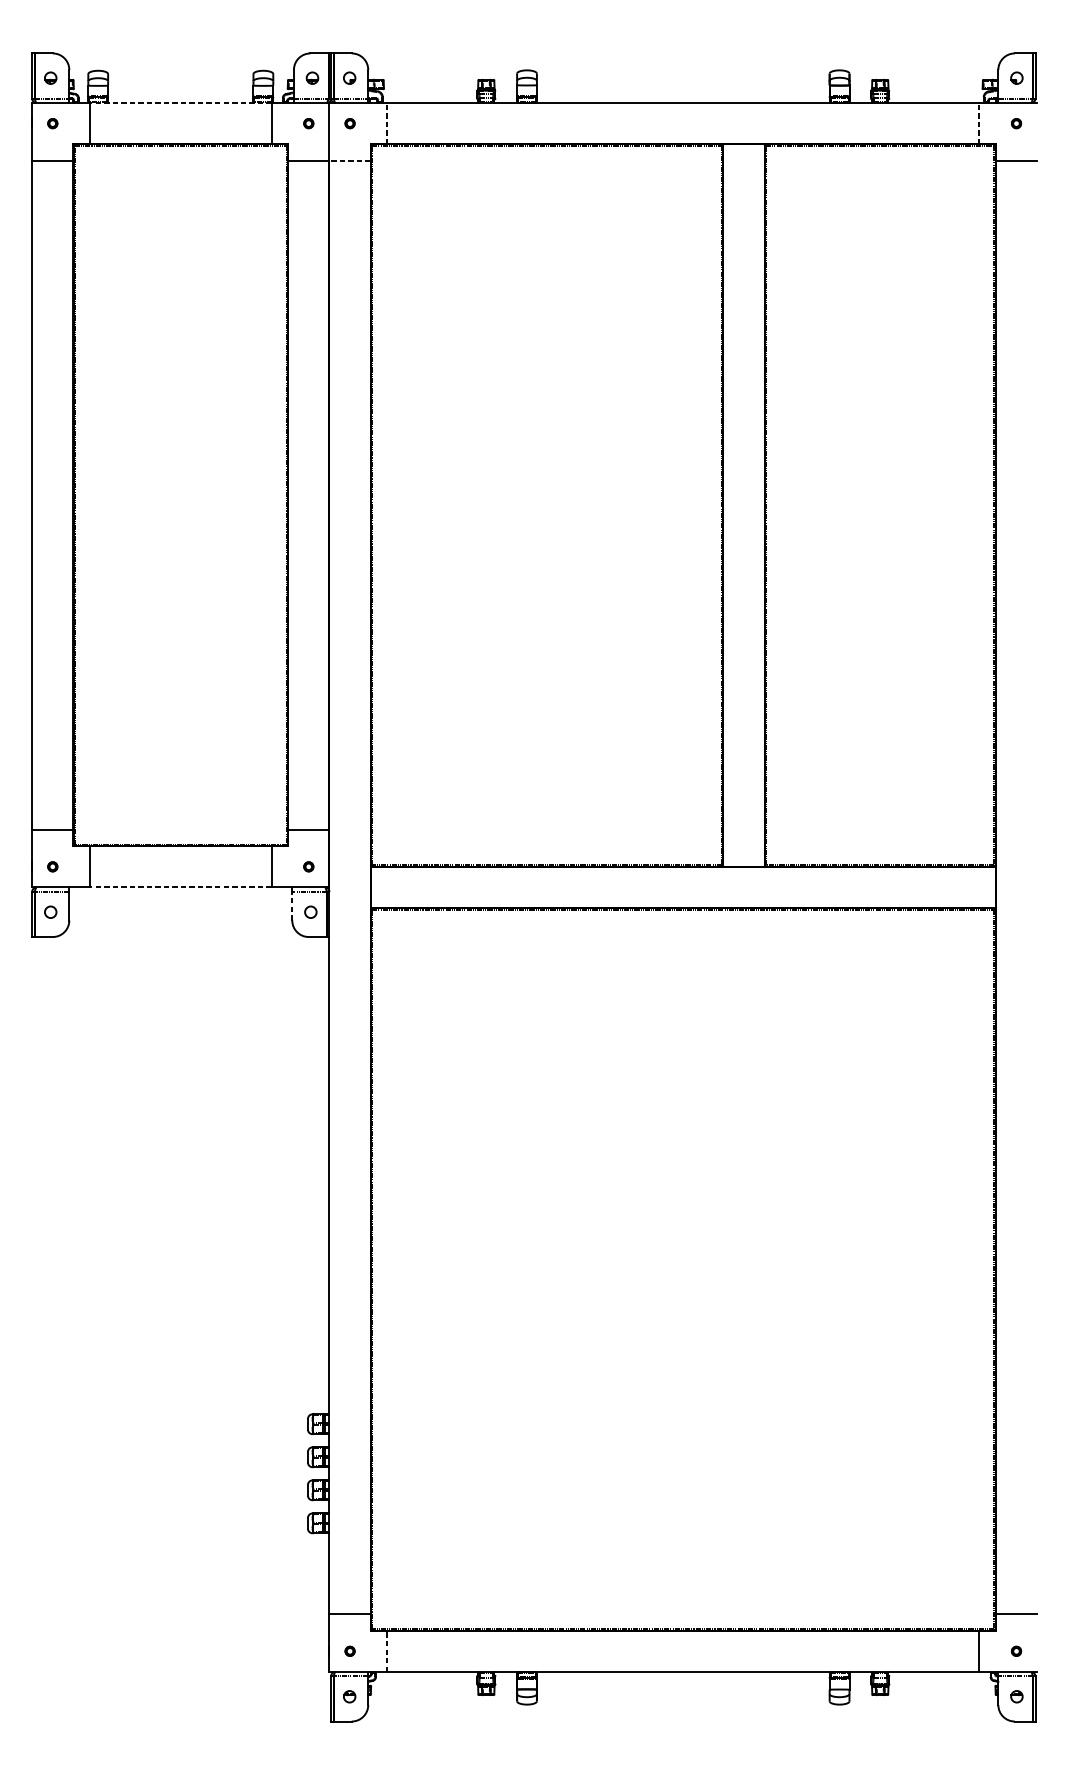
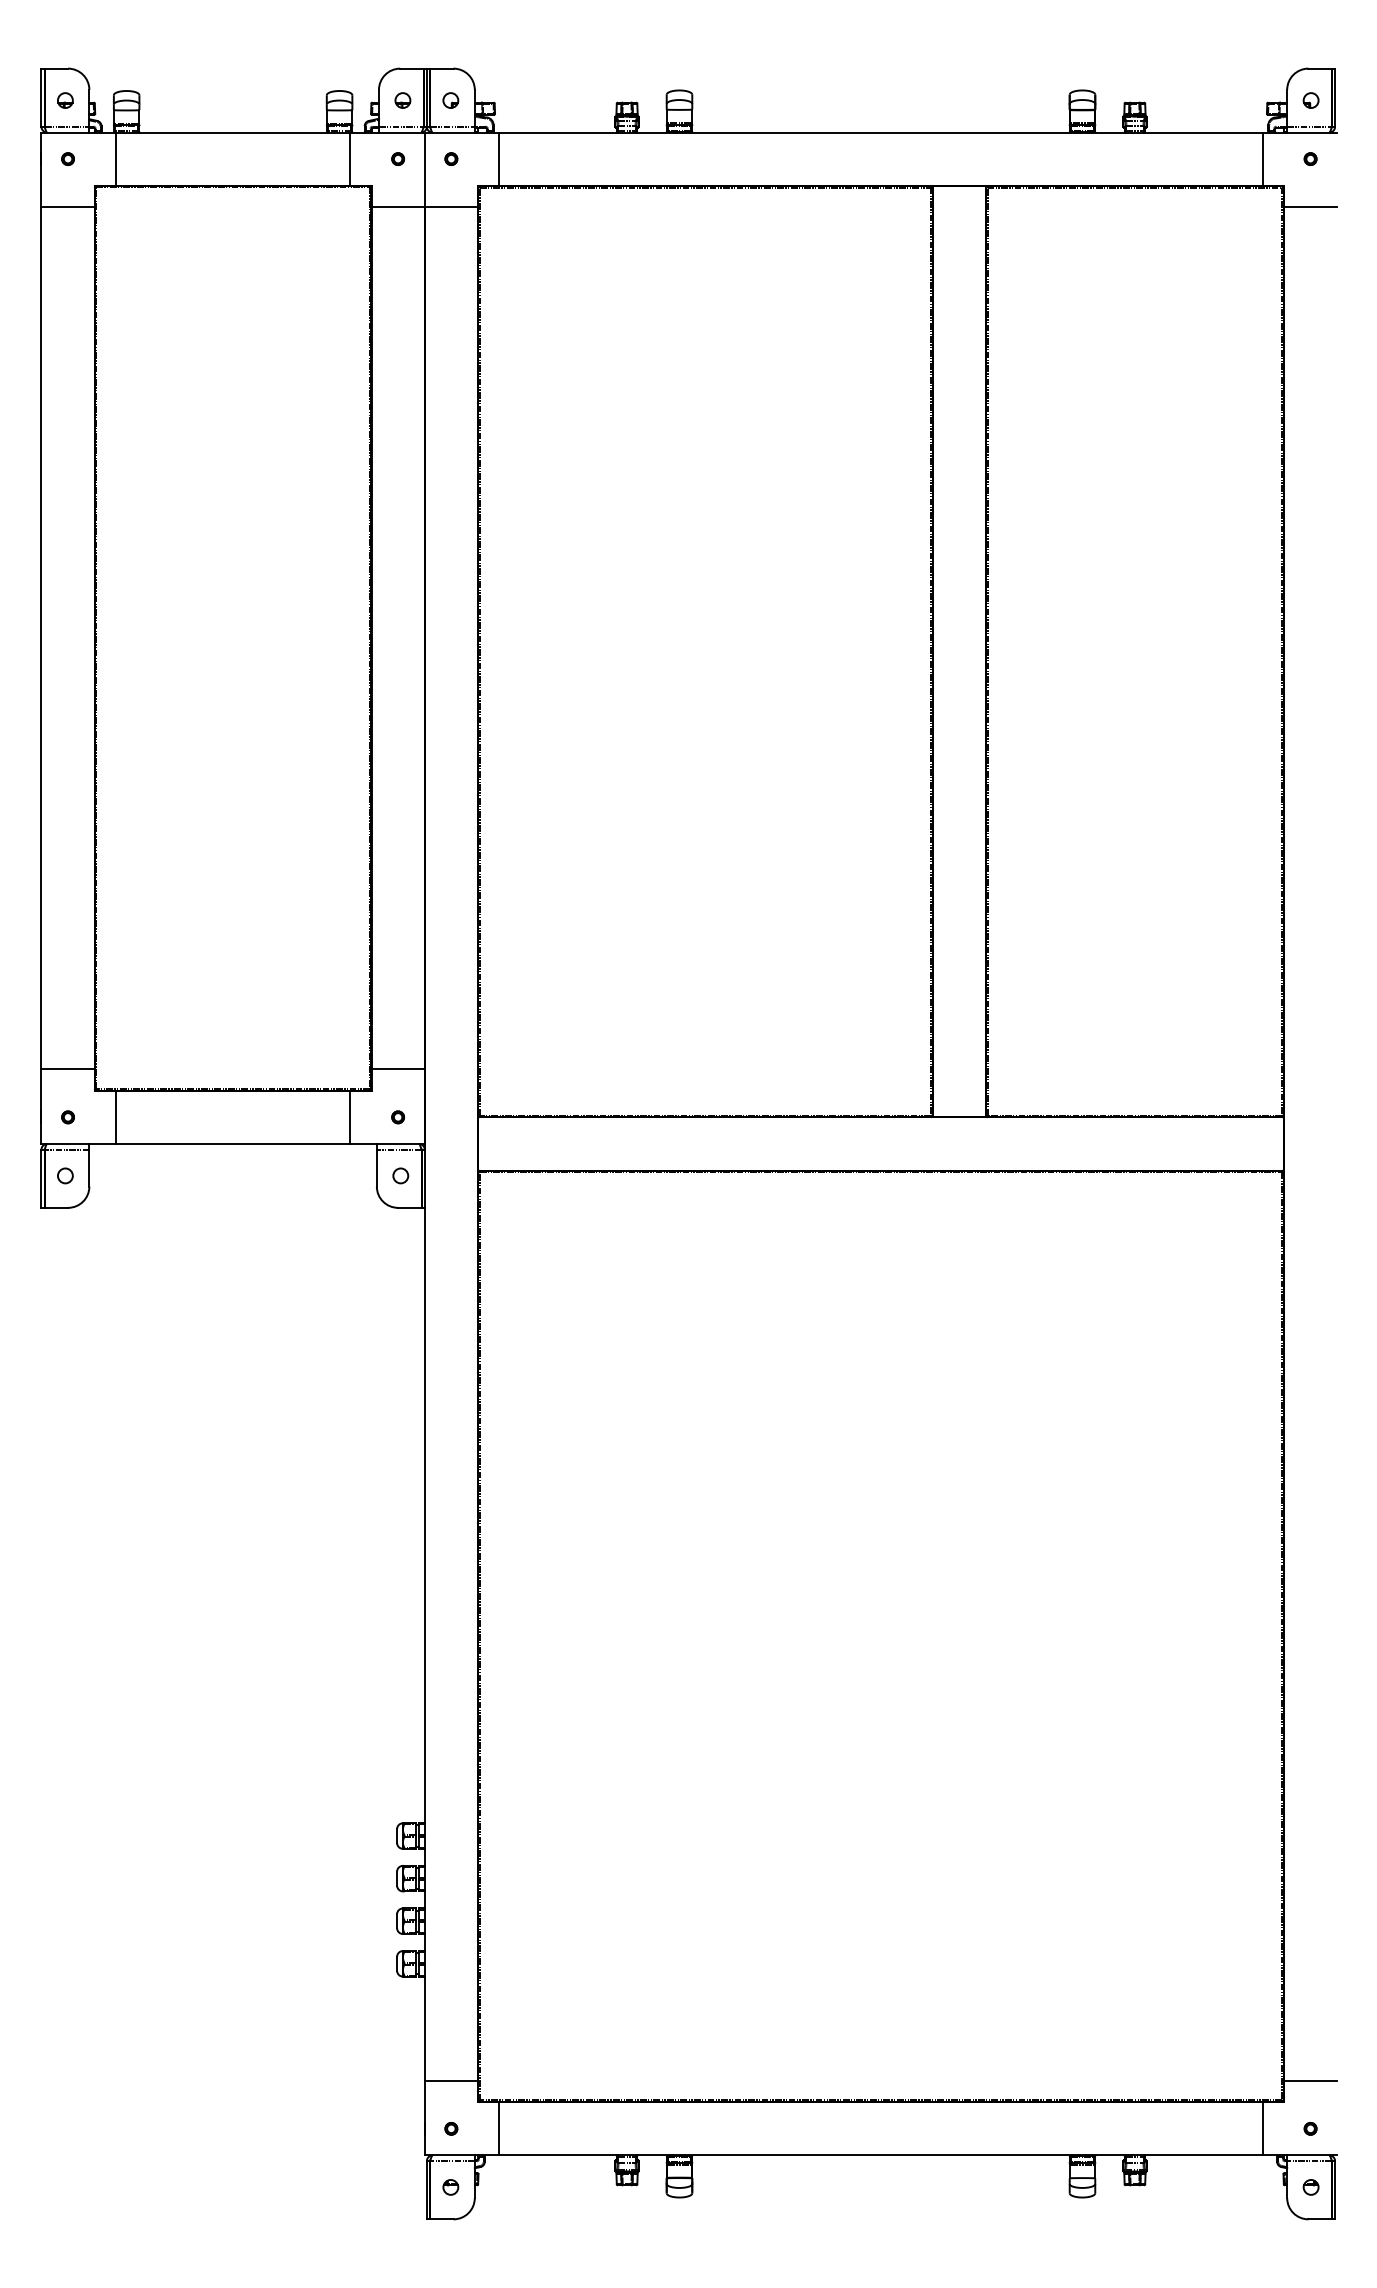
line: (180, 102) -> (232, 132), dashed -> solid
line: (387, 123) -> (499, 159), dashed -> solid
line: (979, 123) -> (1262, 159), dashed -> solid
line: (350, 161) -> (451, 207), dashed -> solid
line: (180, 887) -> (232, 1144), dashed -> solid
line: (292, 905) -> (376, 1167), dashed -> solid
line: (387, 1651) -> (499, 2128), dashed -> solid

